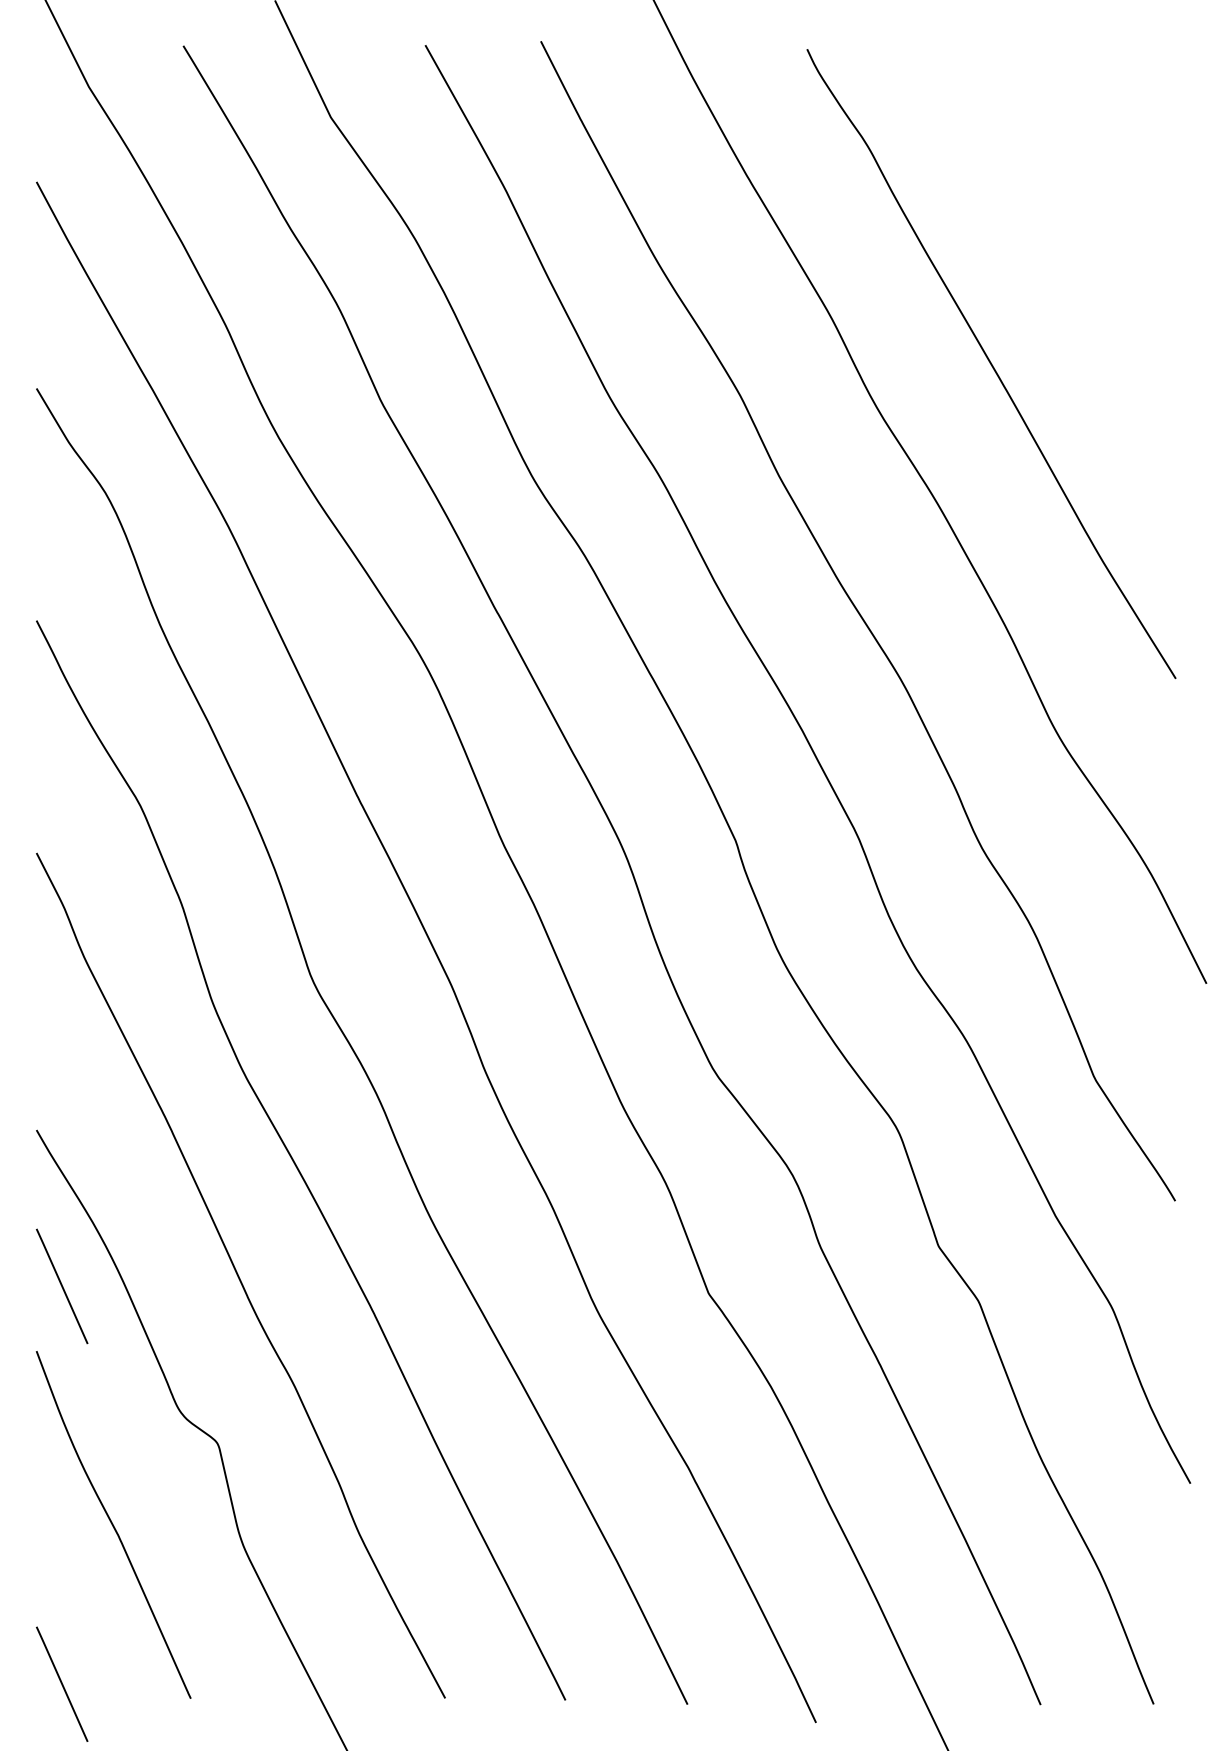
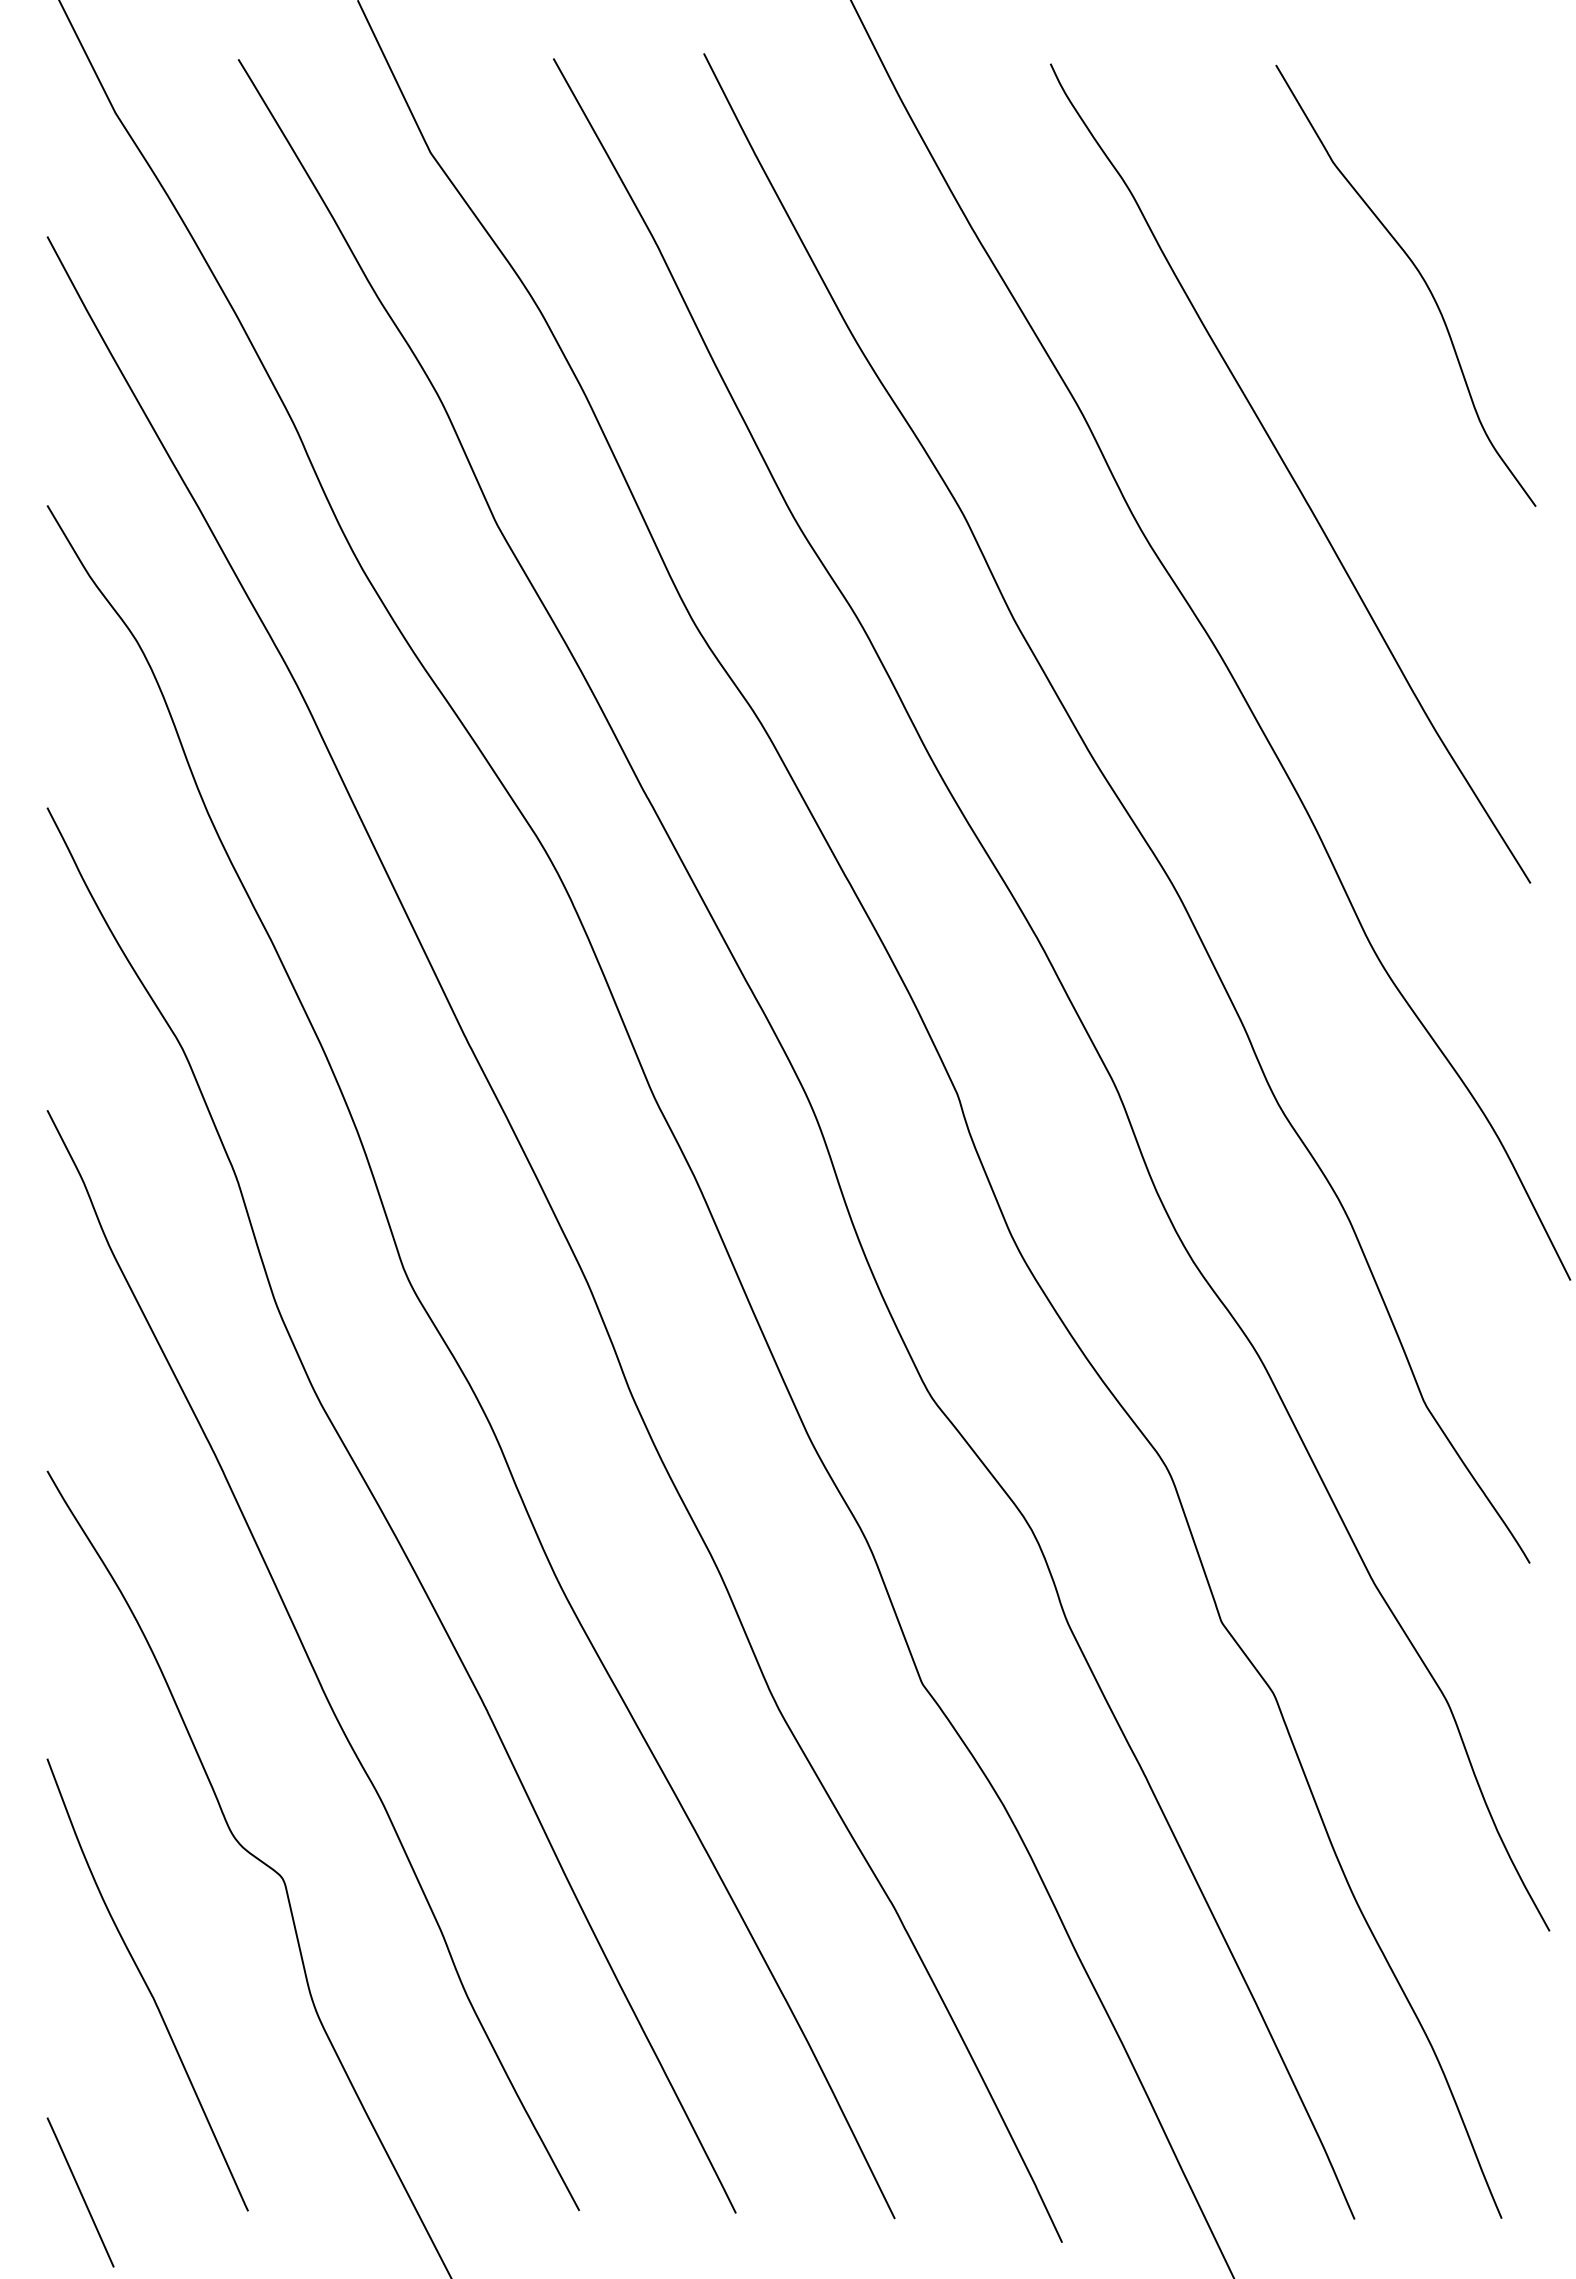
curve: (1091, 212) -> (1420, 276), added
line: (62, 1286) -> (80, 1674), removed

